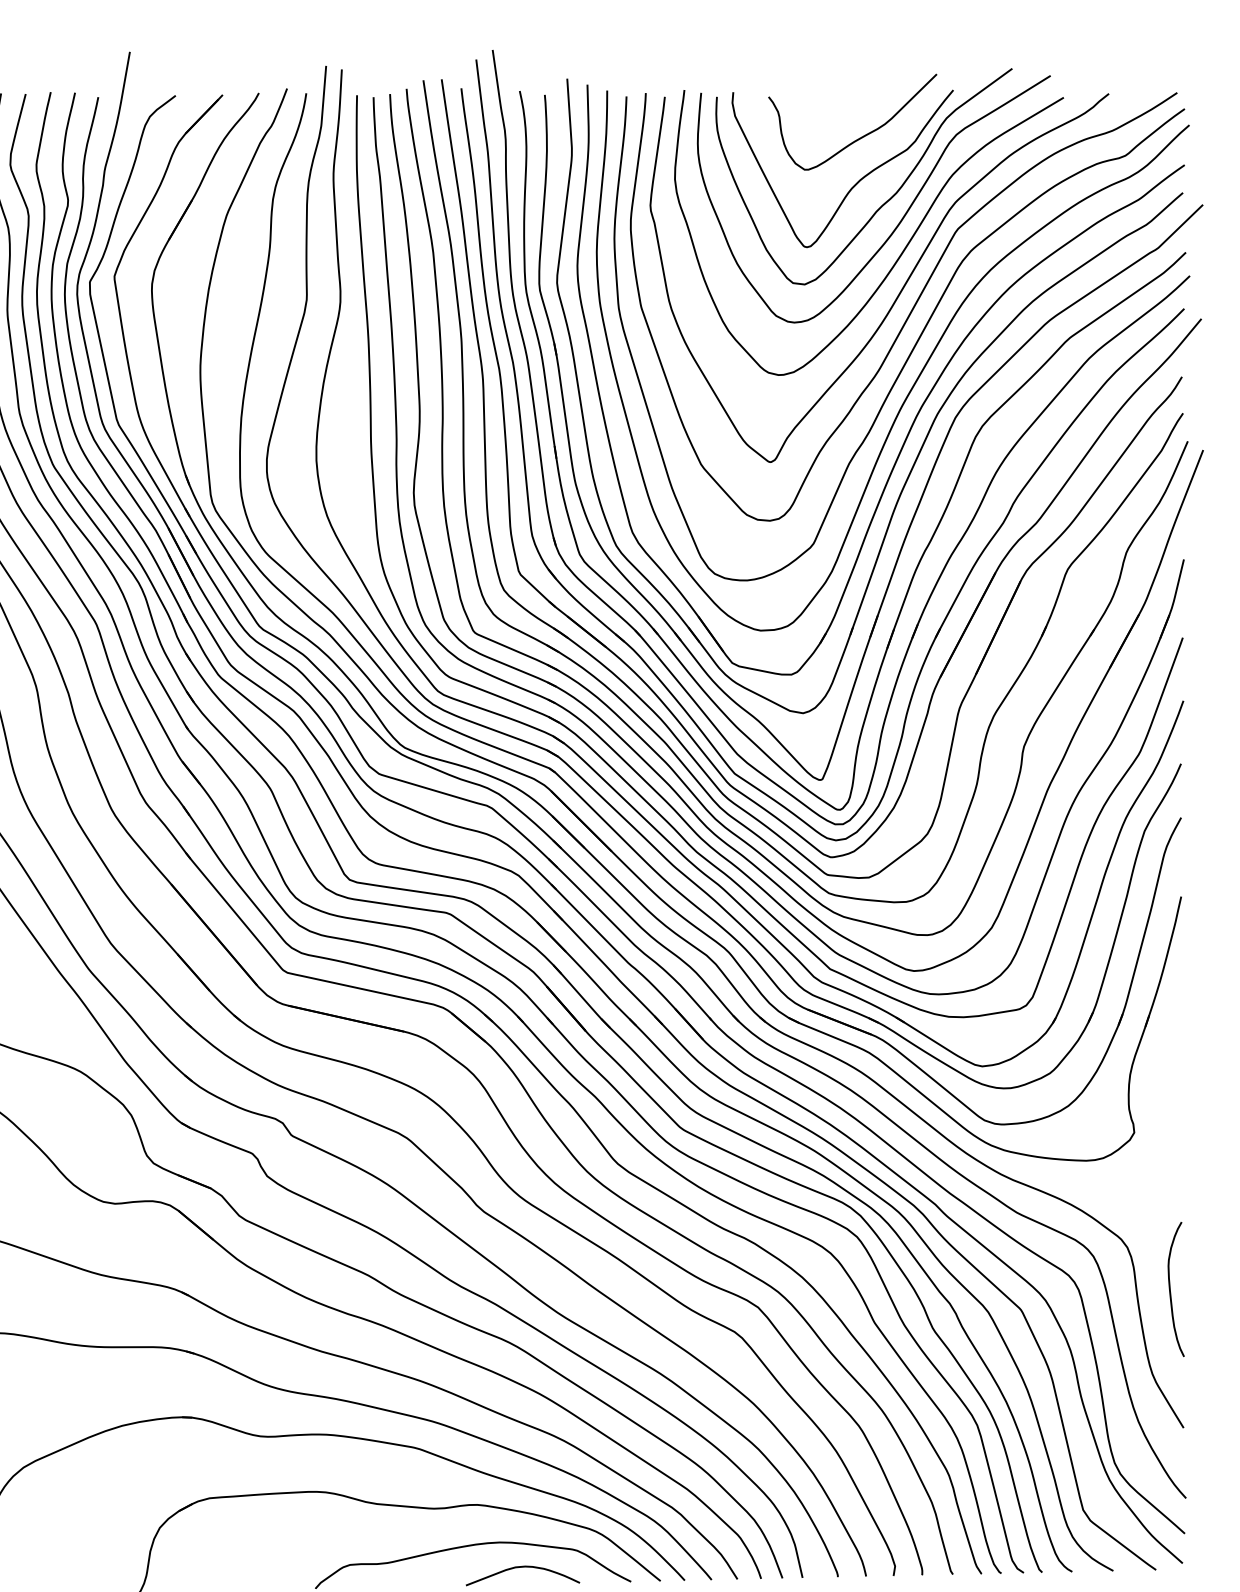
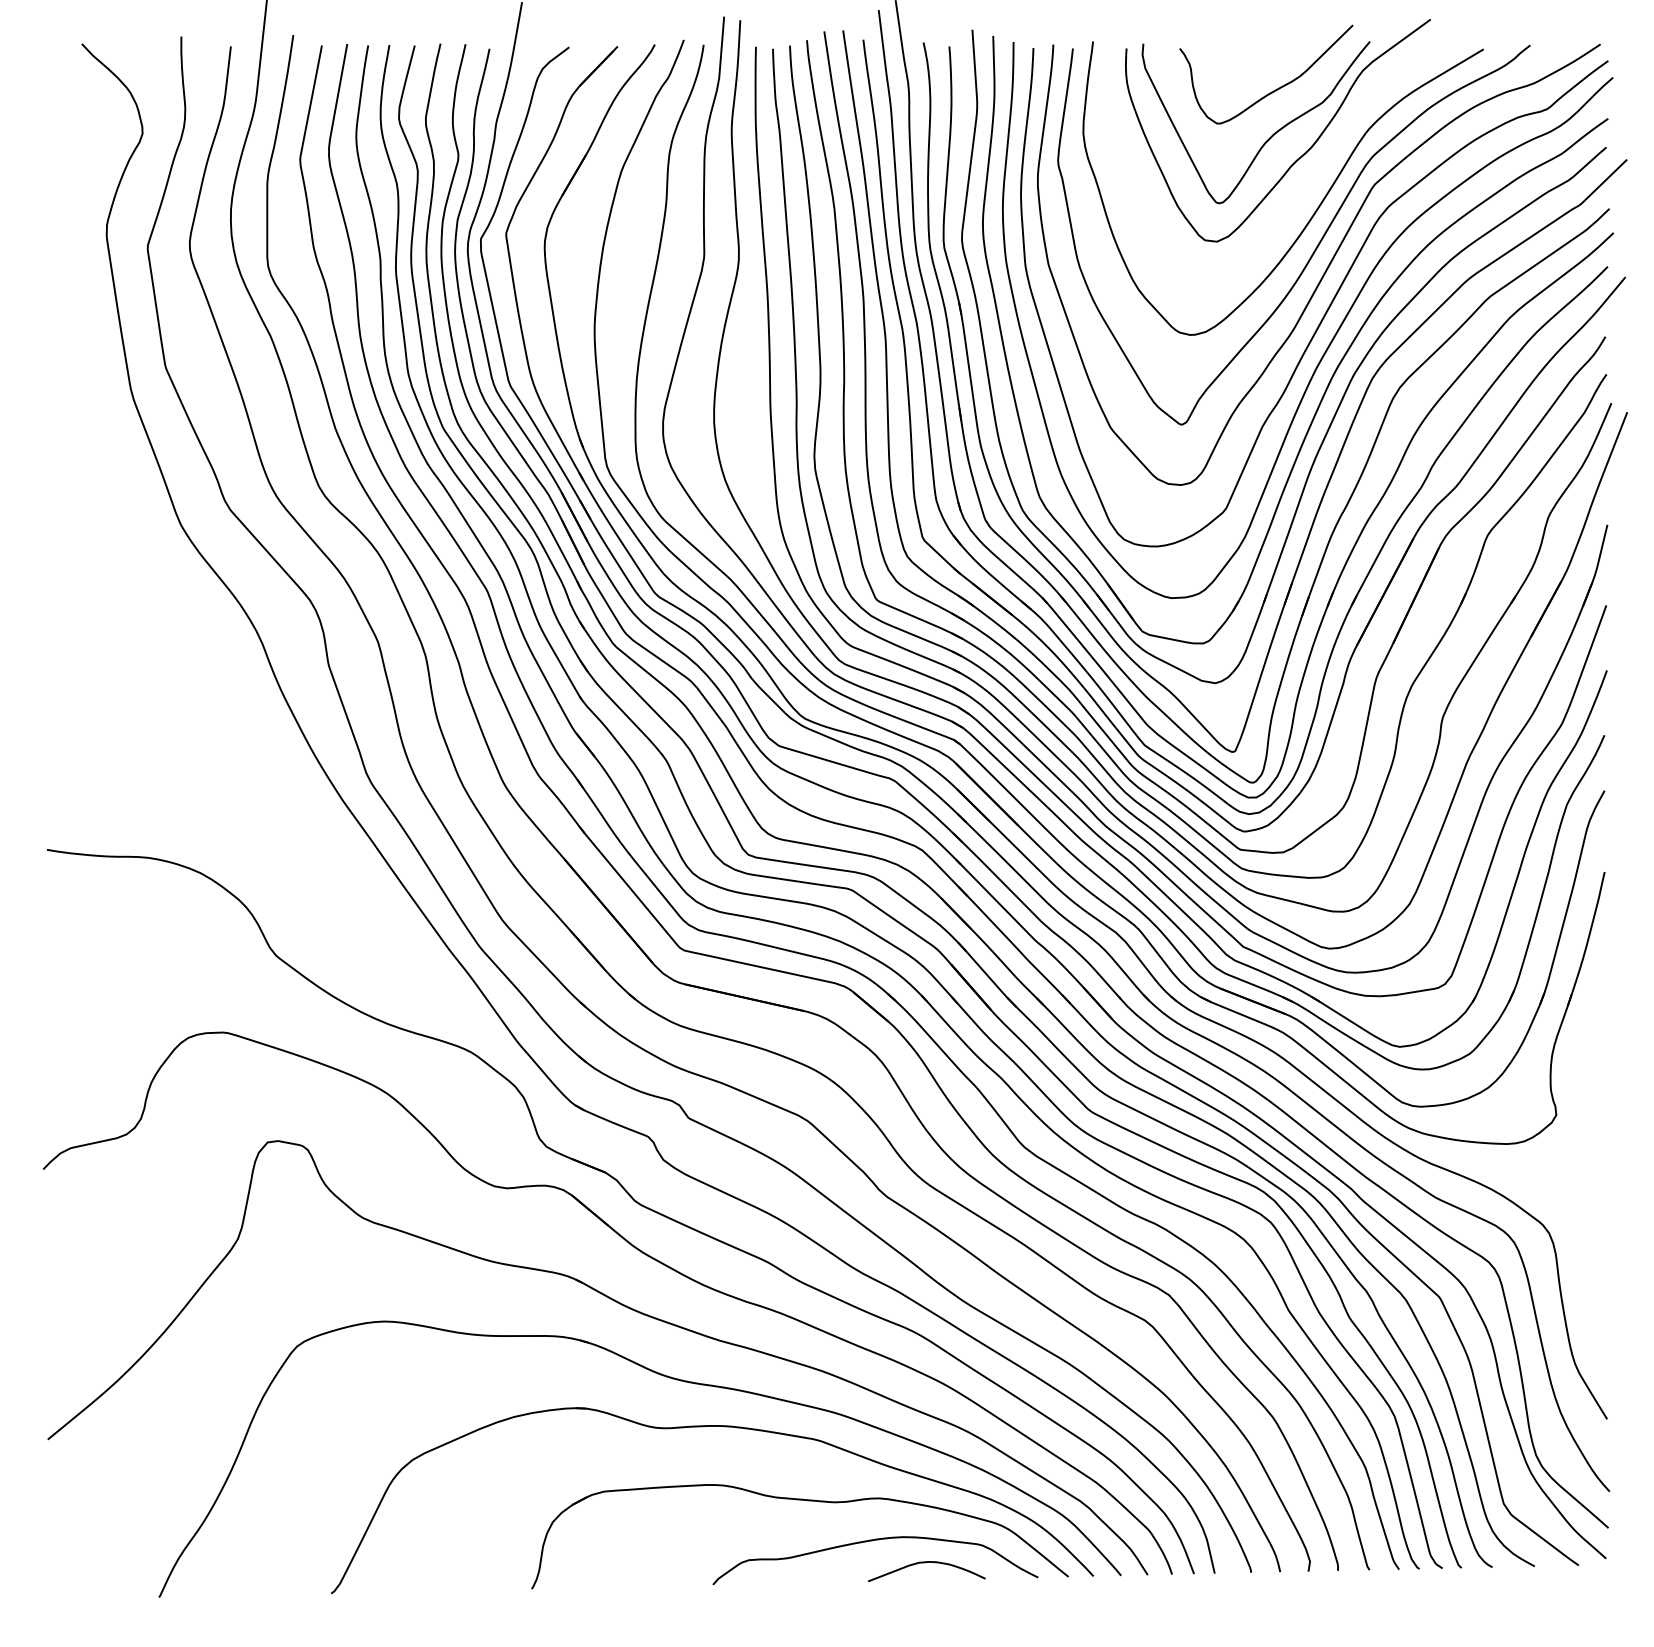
curve: (902, 217) -> (1317, 172), removed
curve: (1171, 1292) -> (1594, 1279), removed

